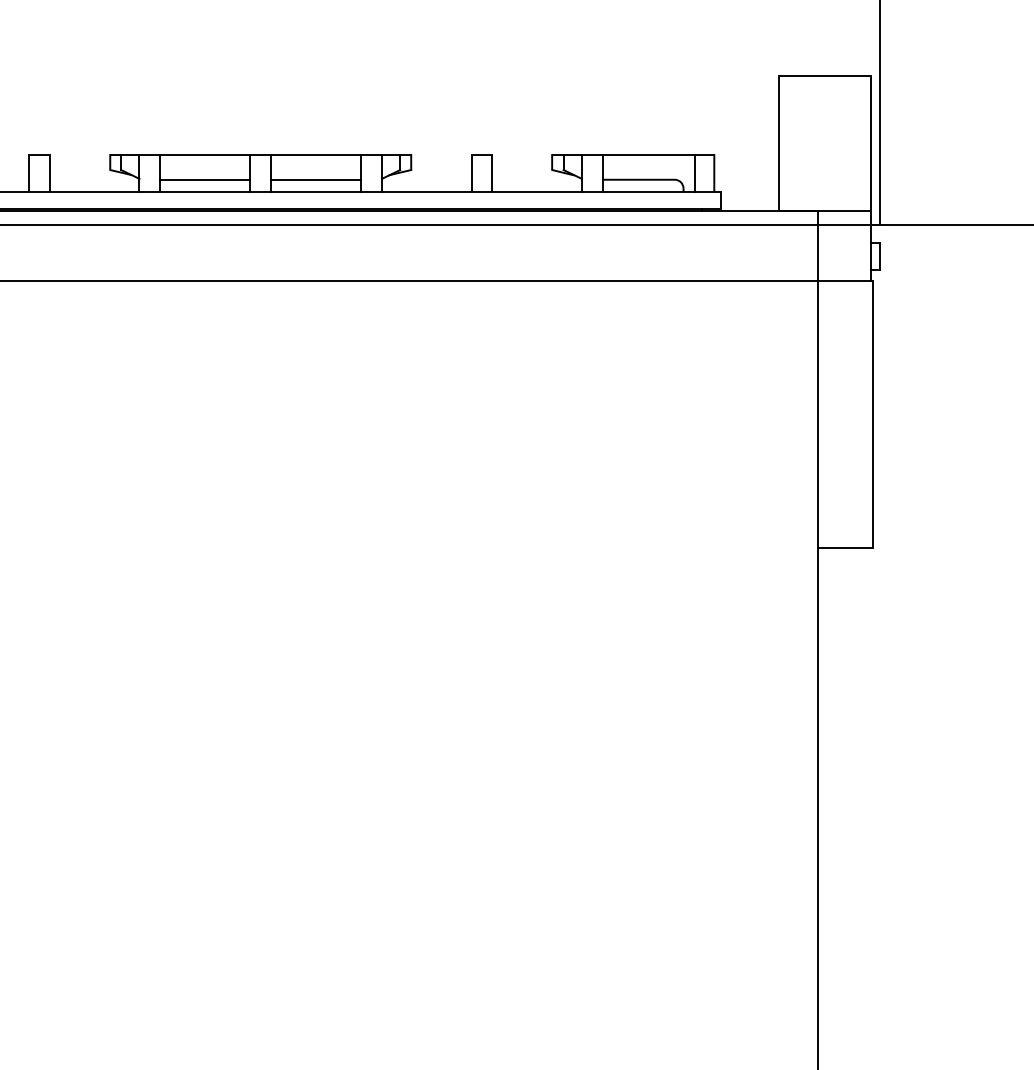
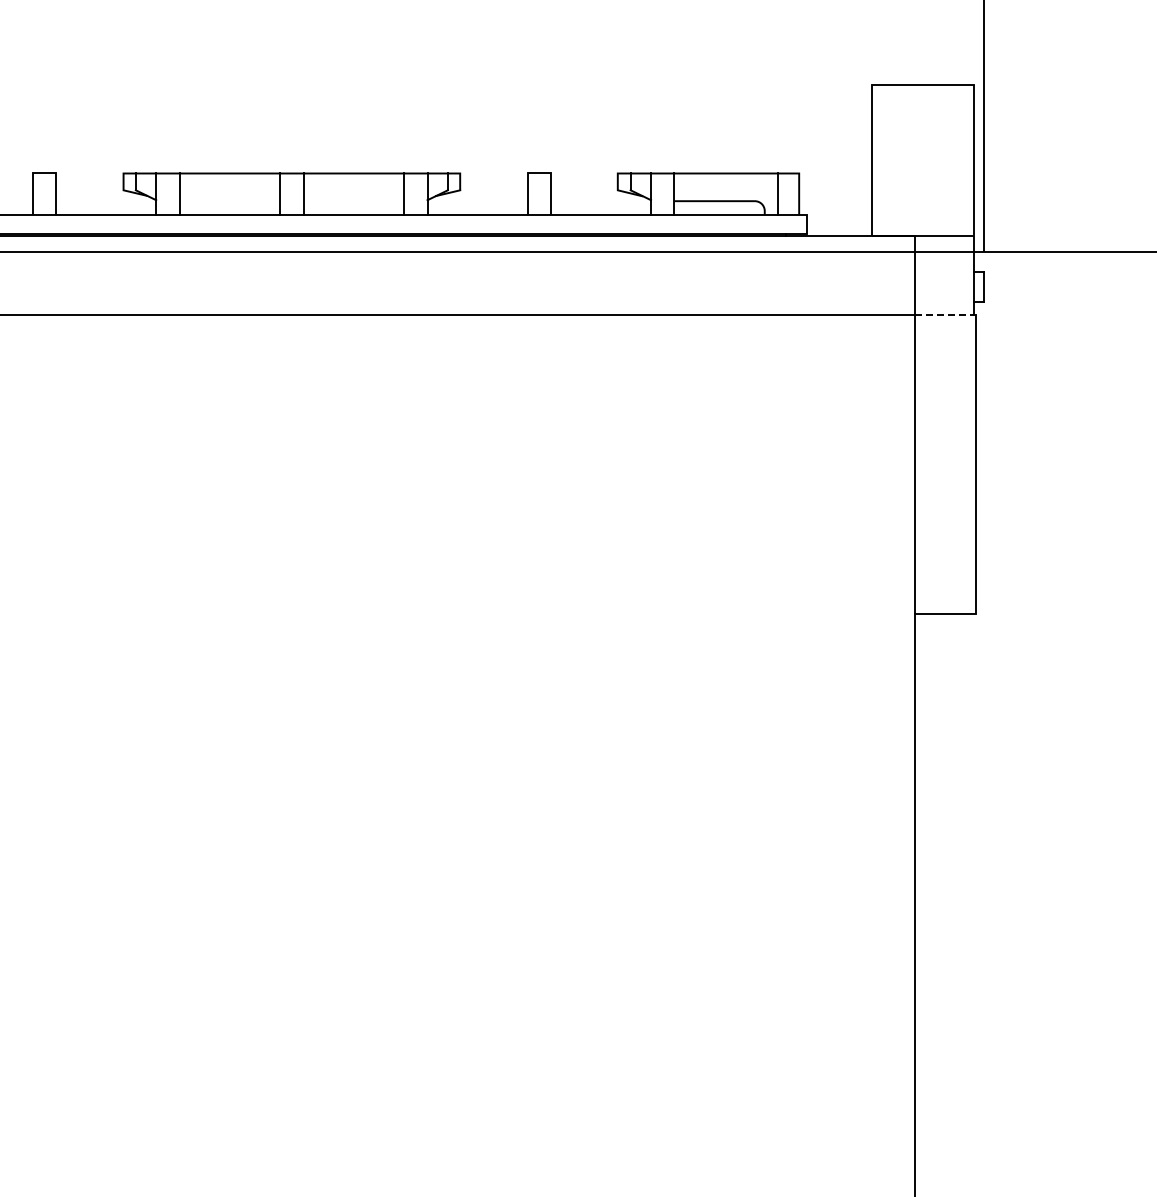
line: (204, 180) -> (229, 201), removed
line: (315, 180) -> (353, 201), removed
line: (844, 281) -> (944, 314), solid -> dashed

